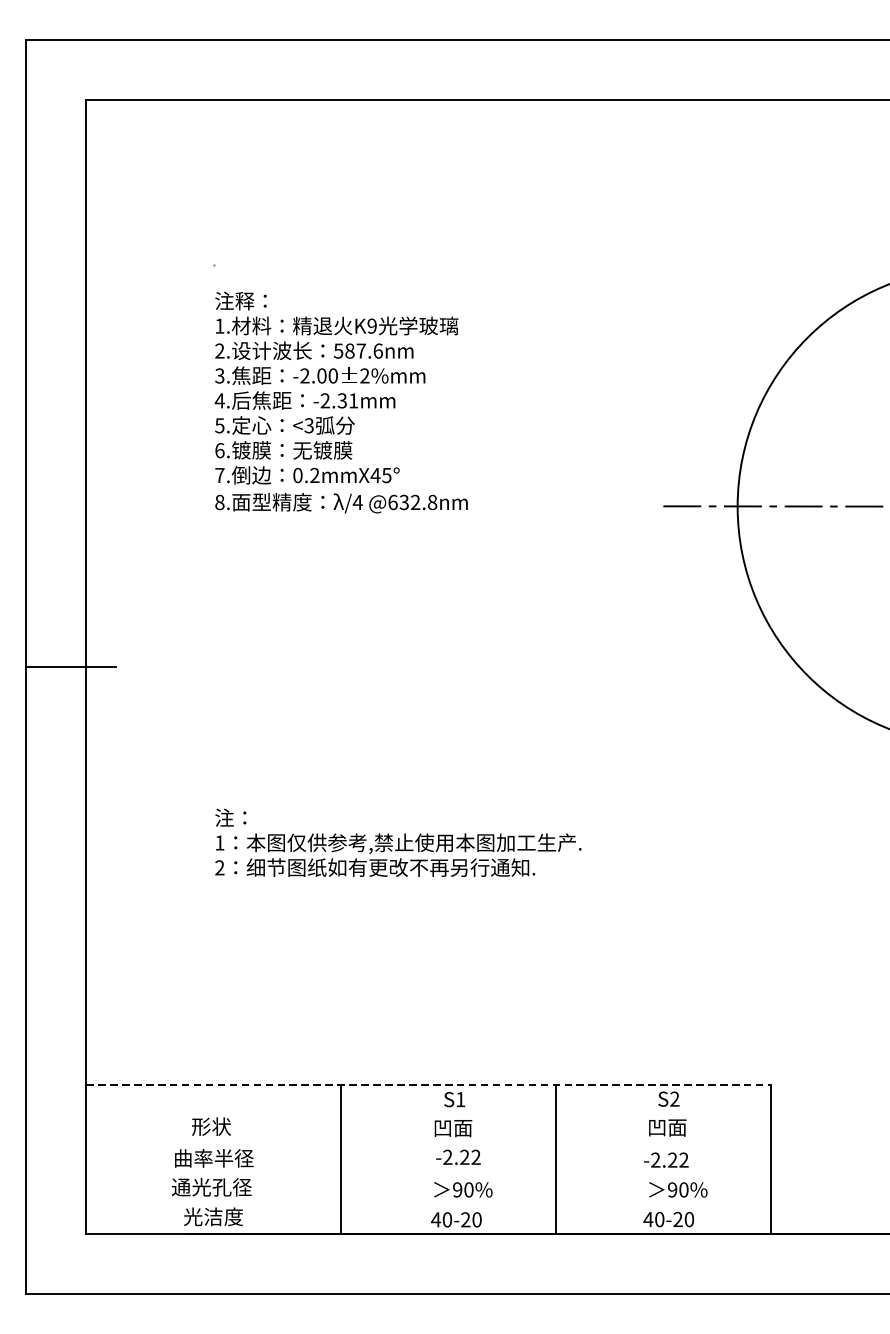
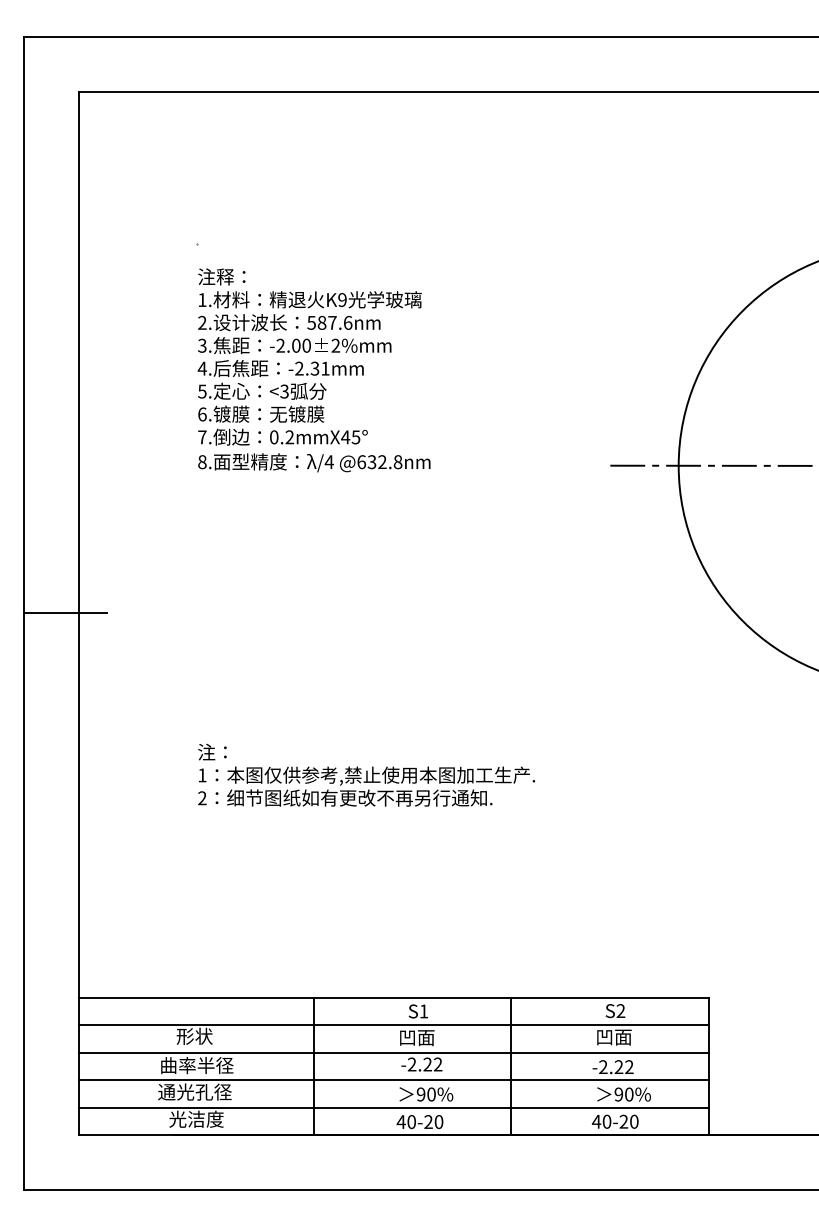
line: (428, 1084) -> (394, 997), dashed -> solid
line: (428, 1114) -> (394, 1025), added
line: (428, 1144) -> (394, 1052), added
line: (428, 1174) -> (394, 1080), added
line: (428, 1204) -> (394, 1107), added

